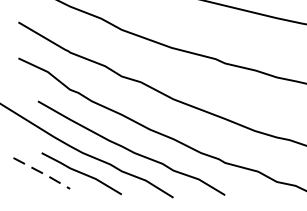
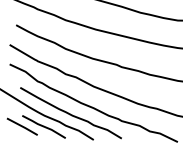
line: (43, 174) -> (23, 127), dashed -> solid

